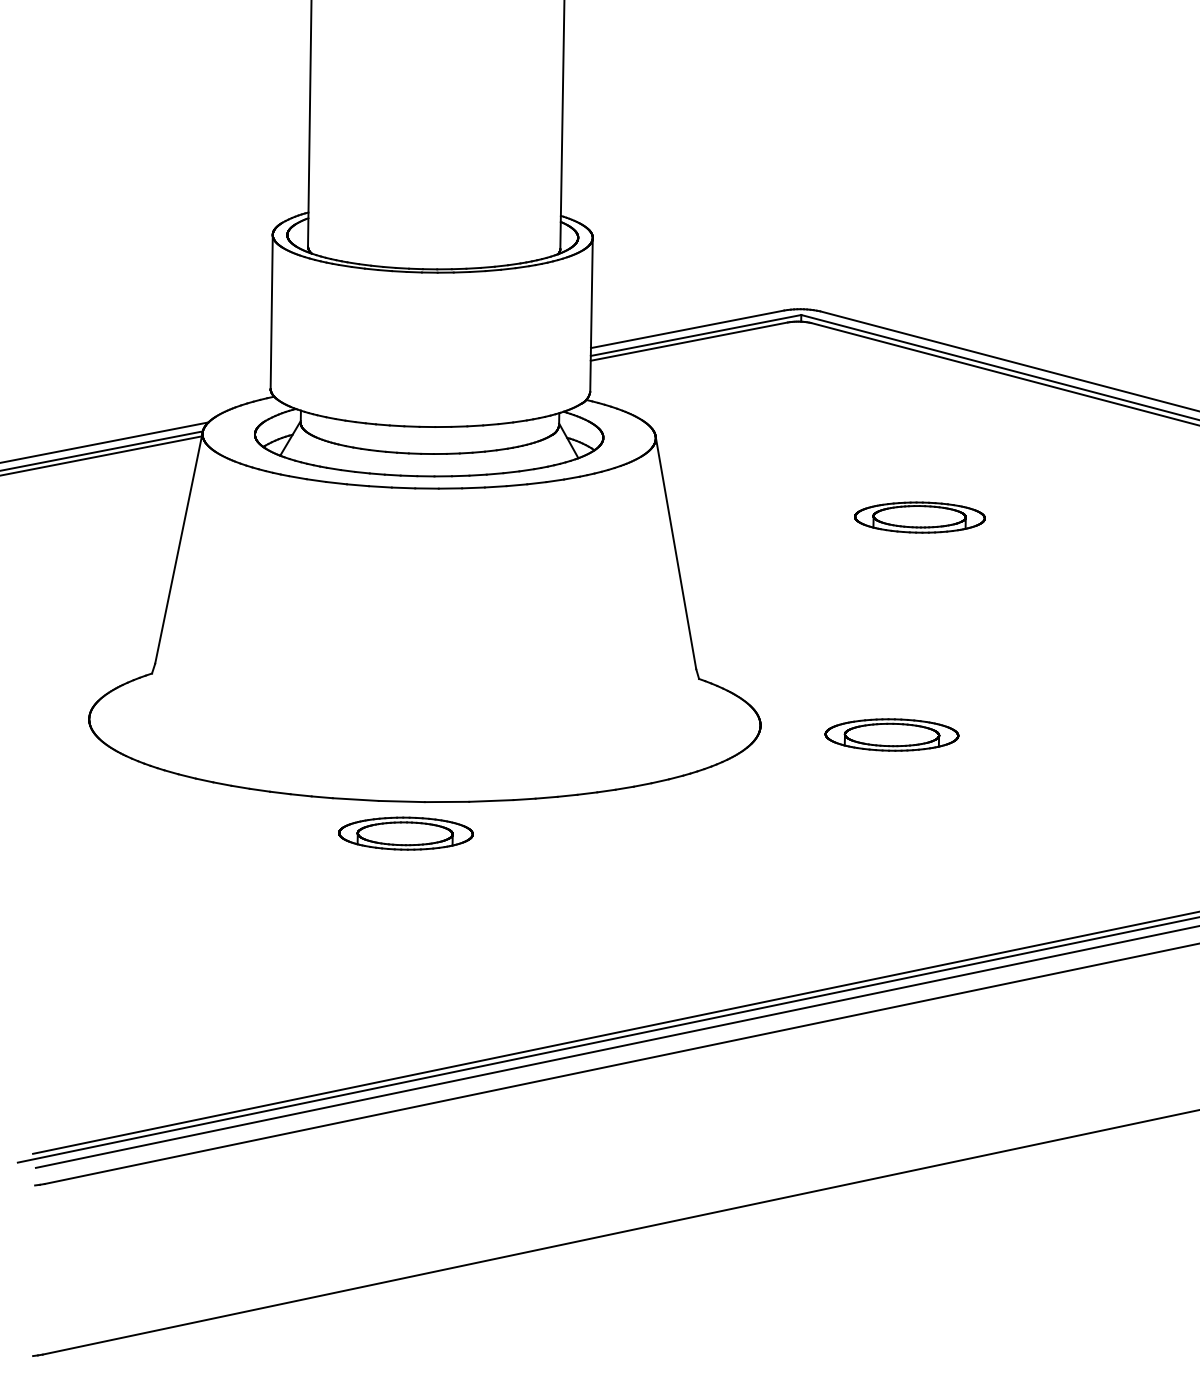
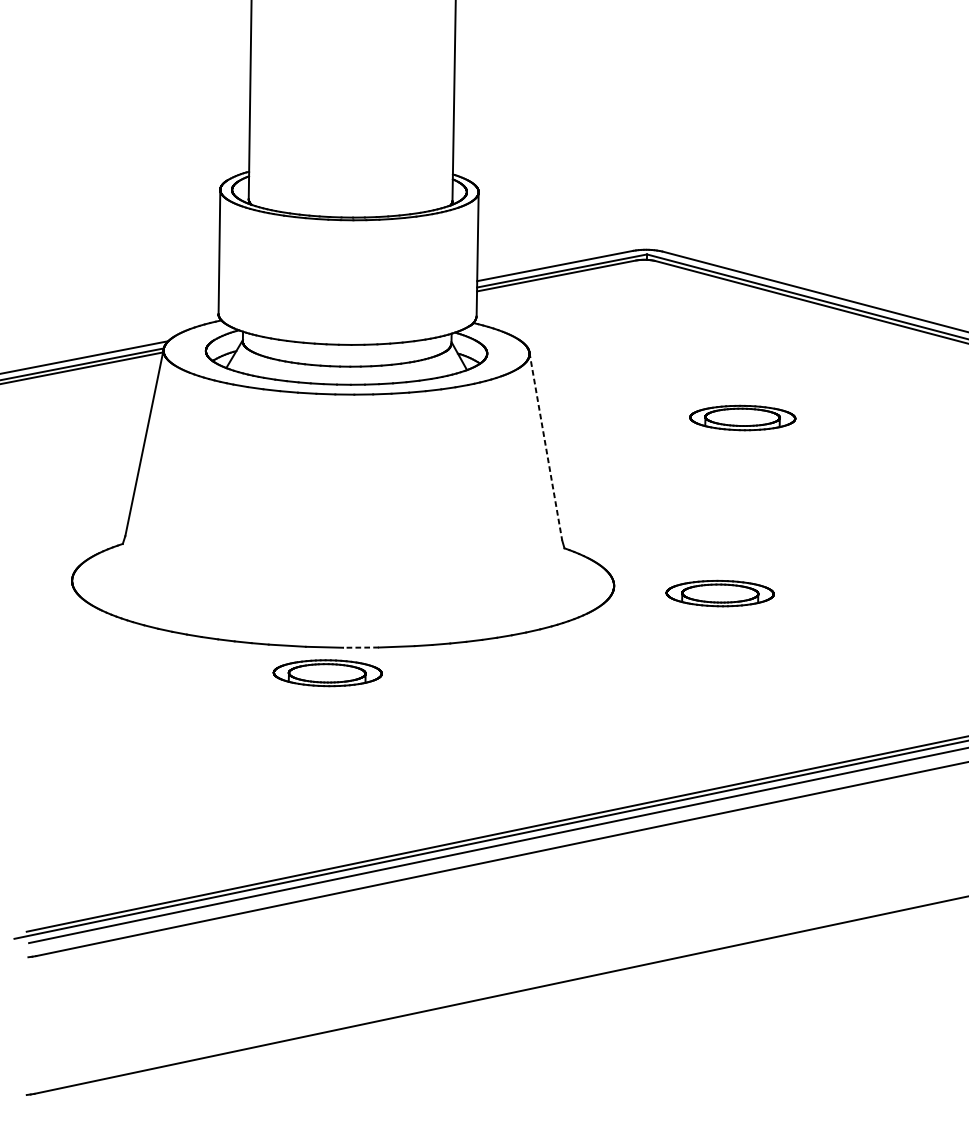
line: (676, 553) -> (546, 447), solid -> dashed
line: (446, 801) -> (360, 647), solid -> dashed

